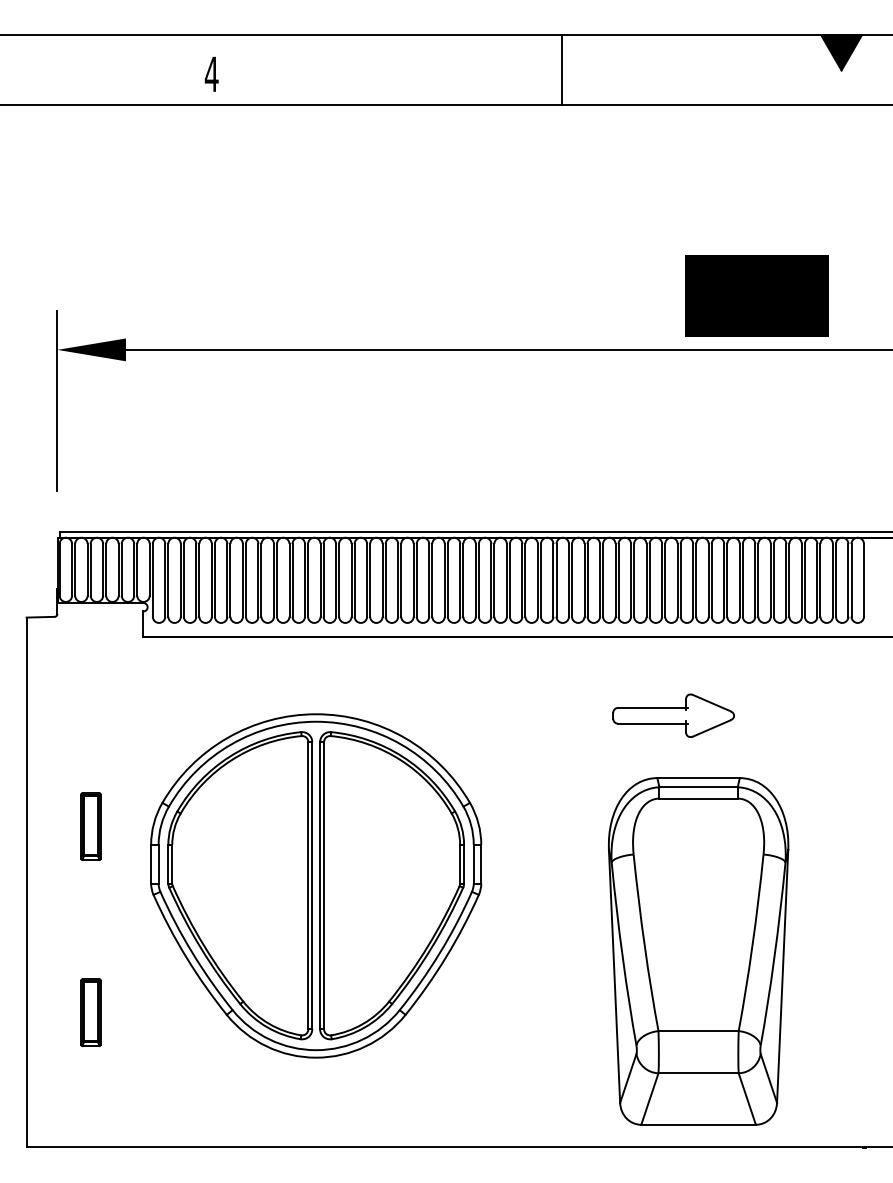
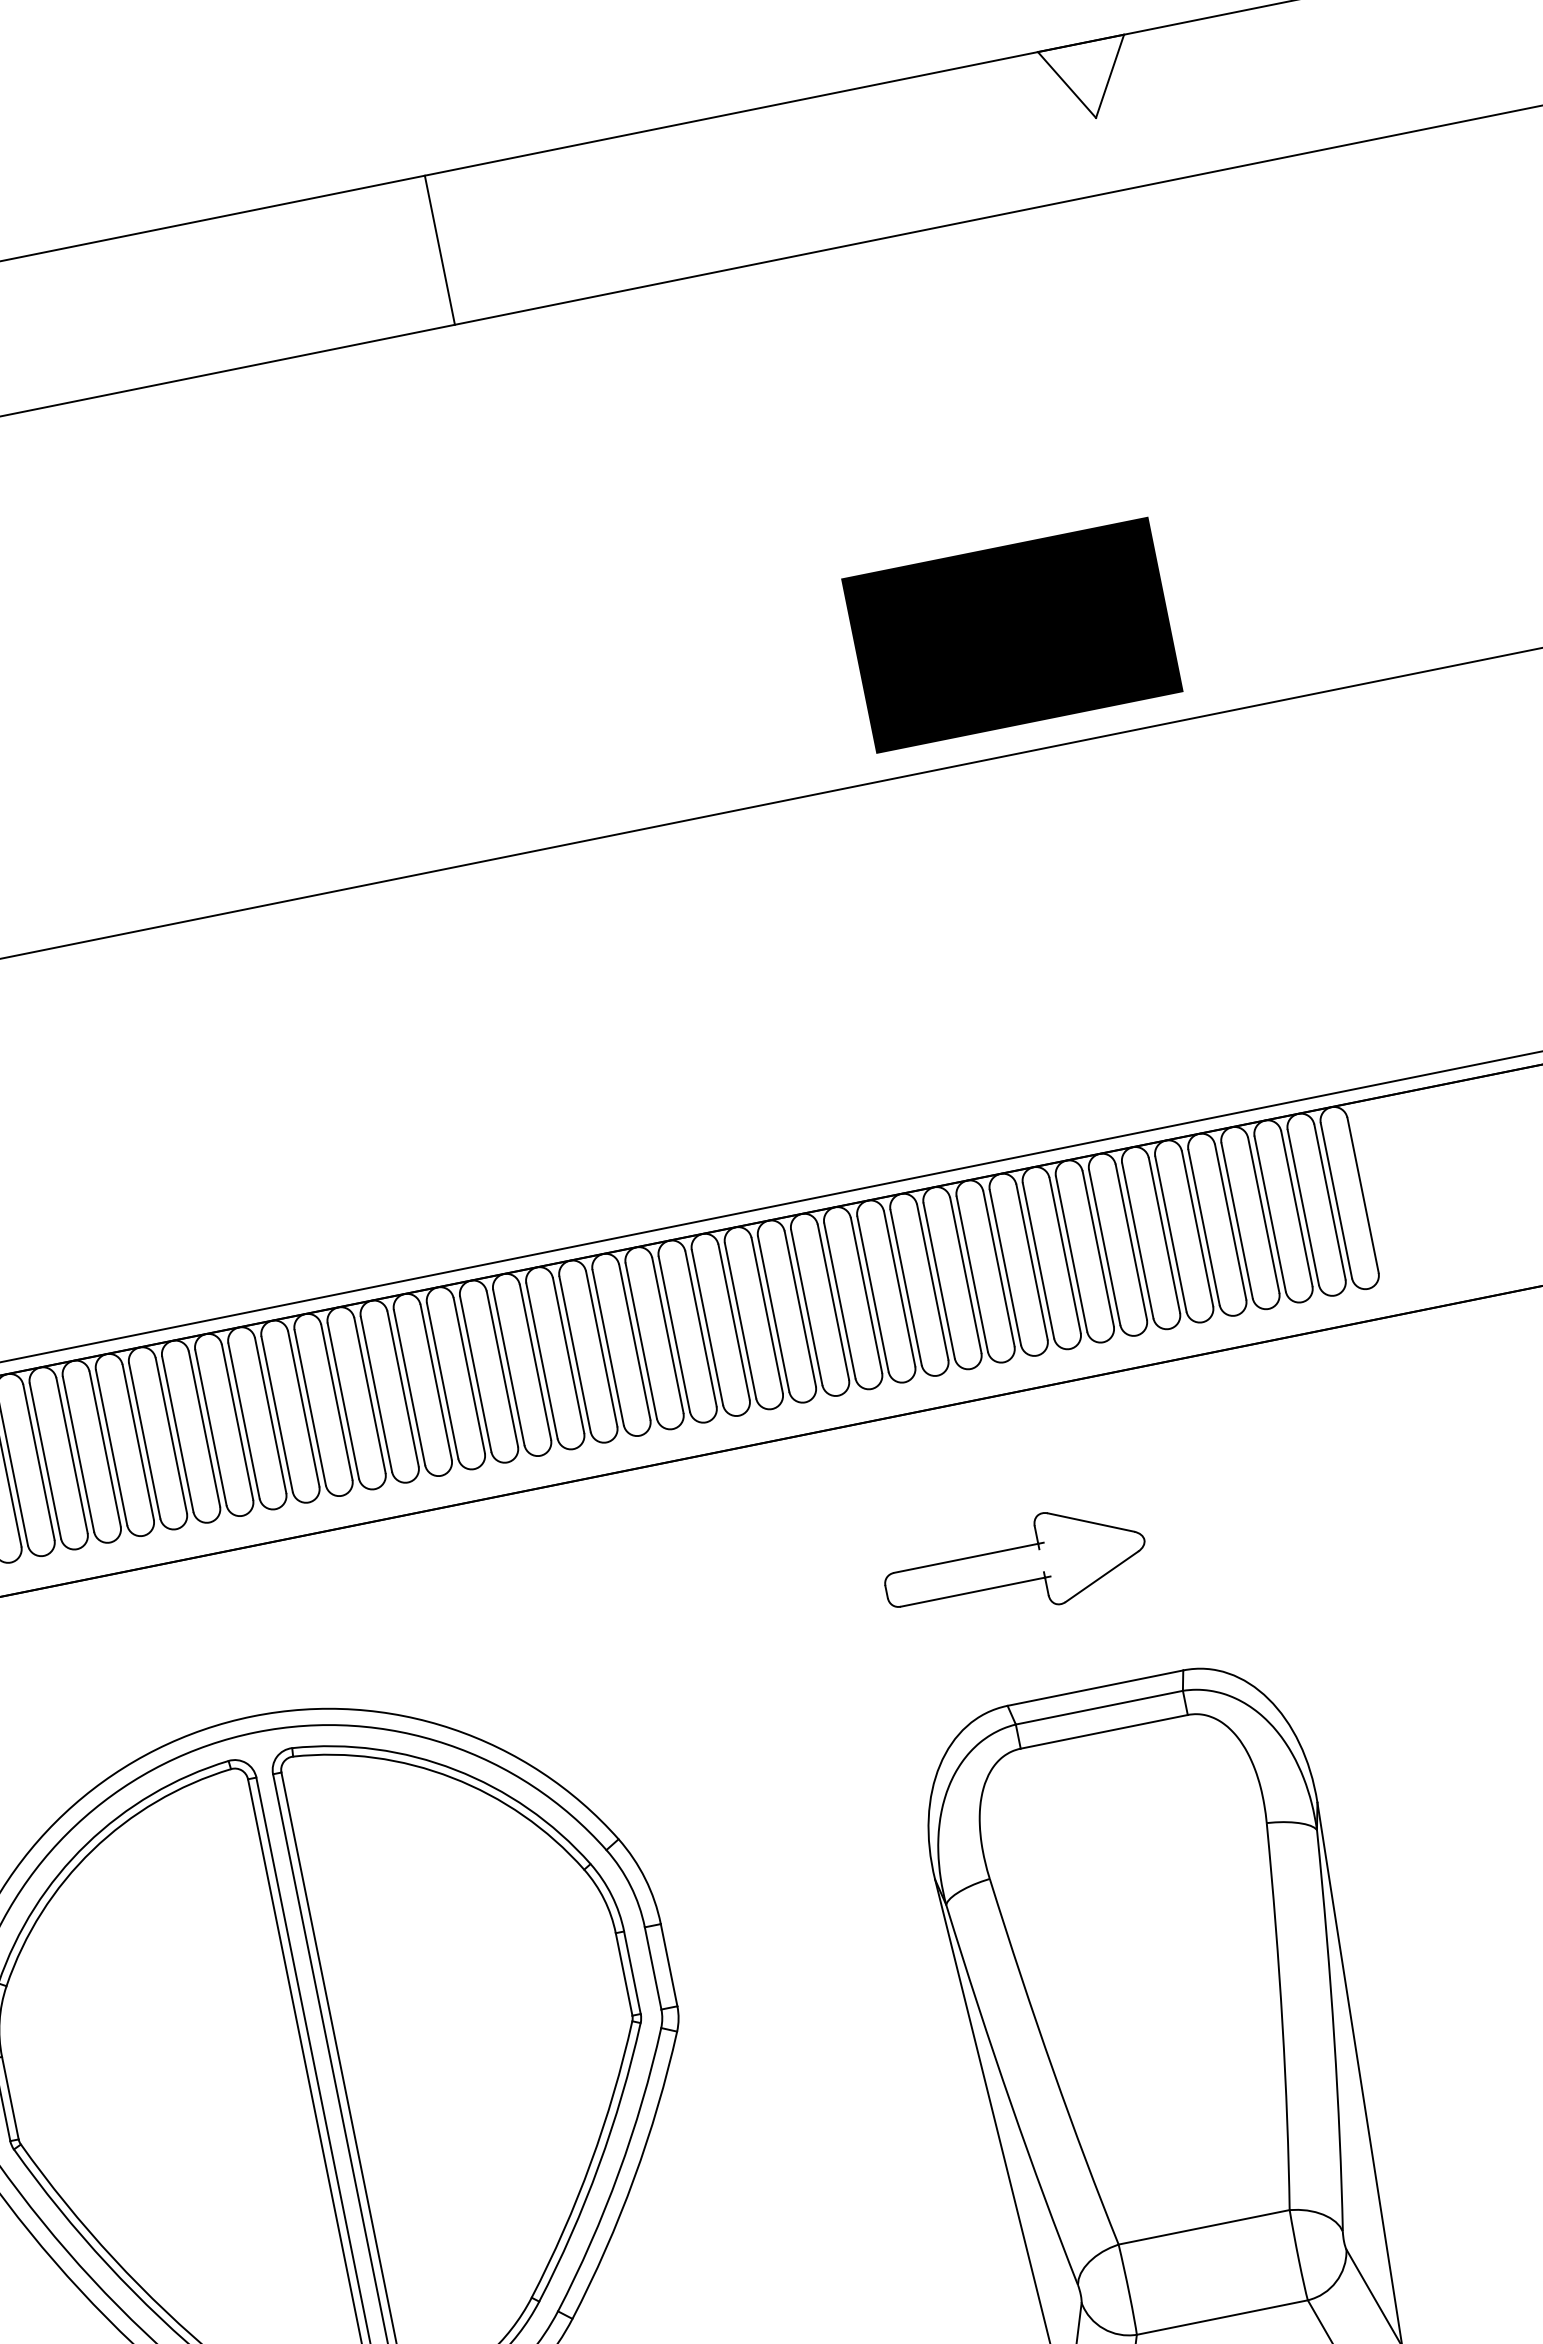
fill: (841, 52) -> (1088, 79), removed
line: (561, 70) -> (439, 250), moved

